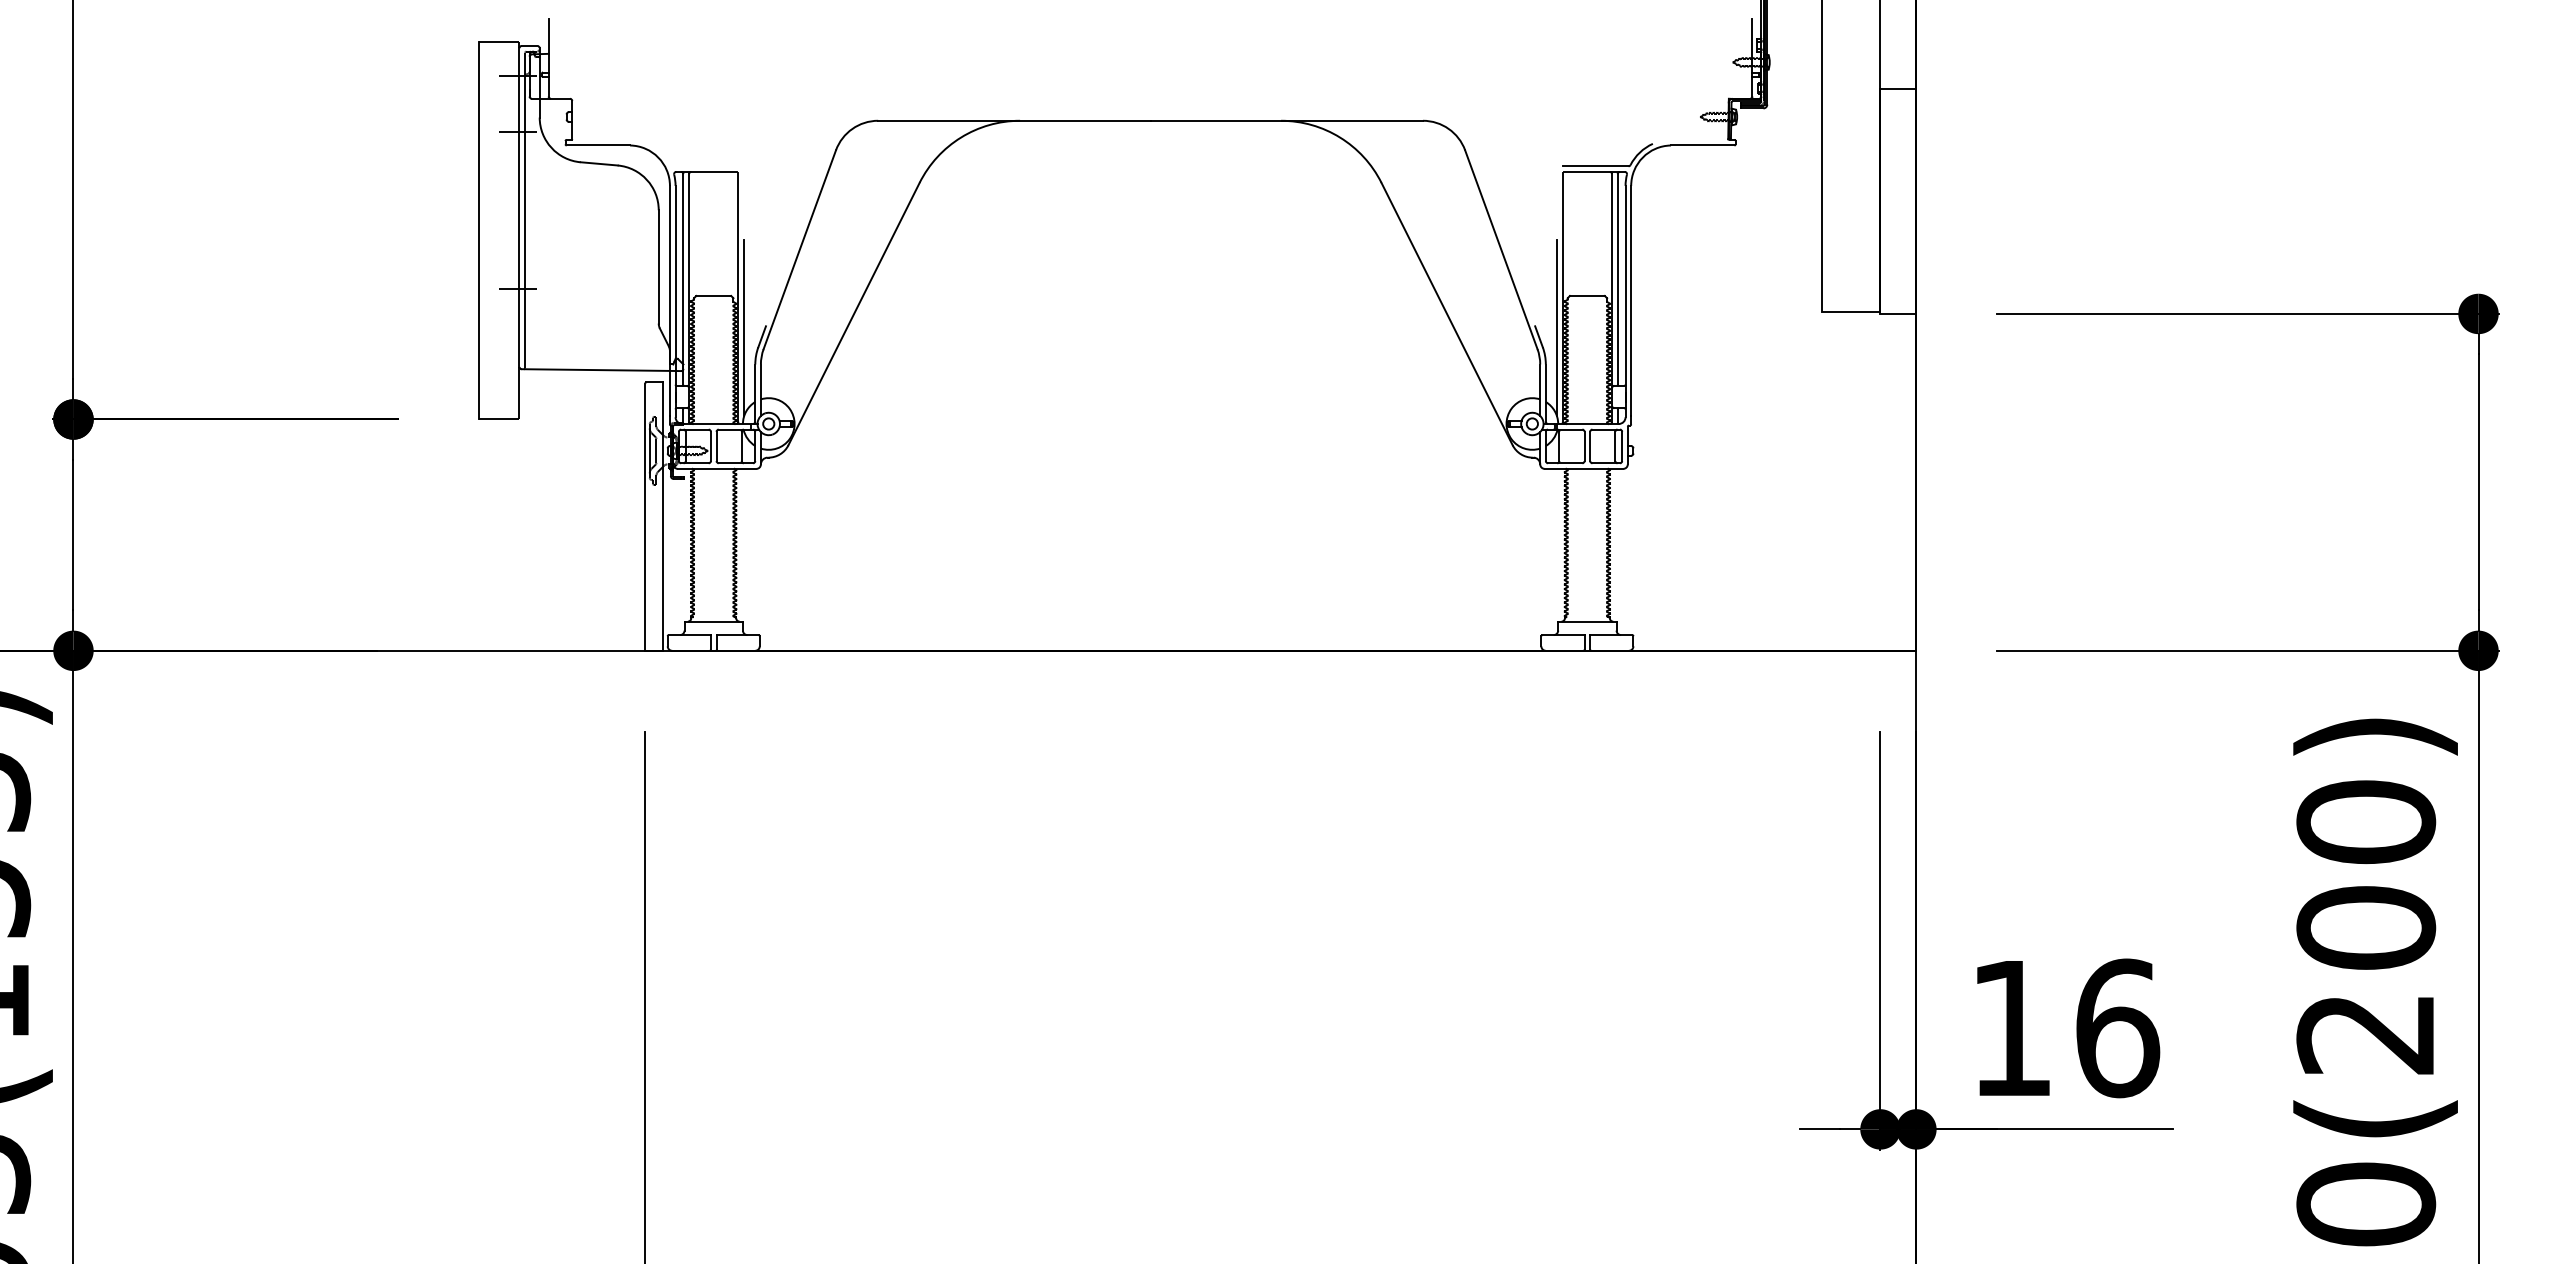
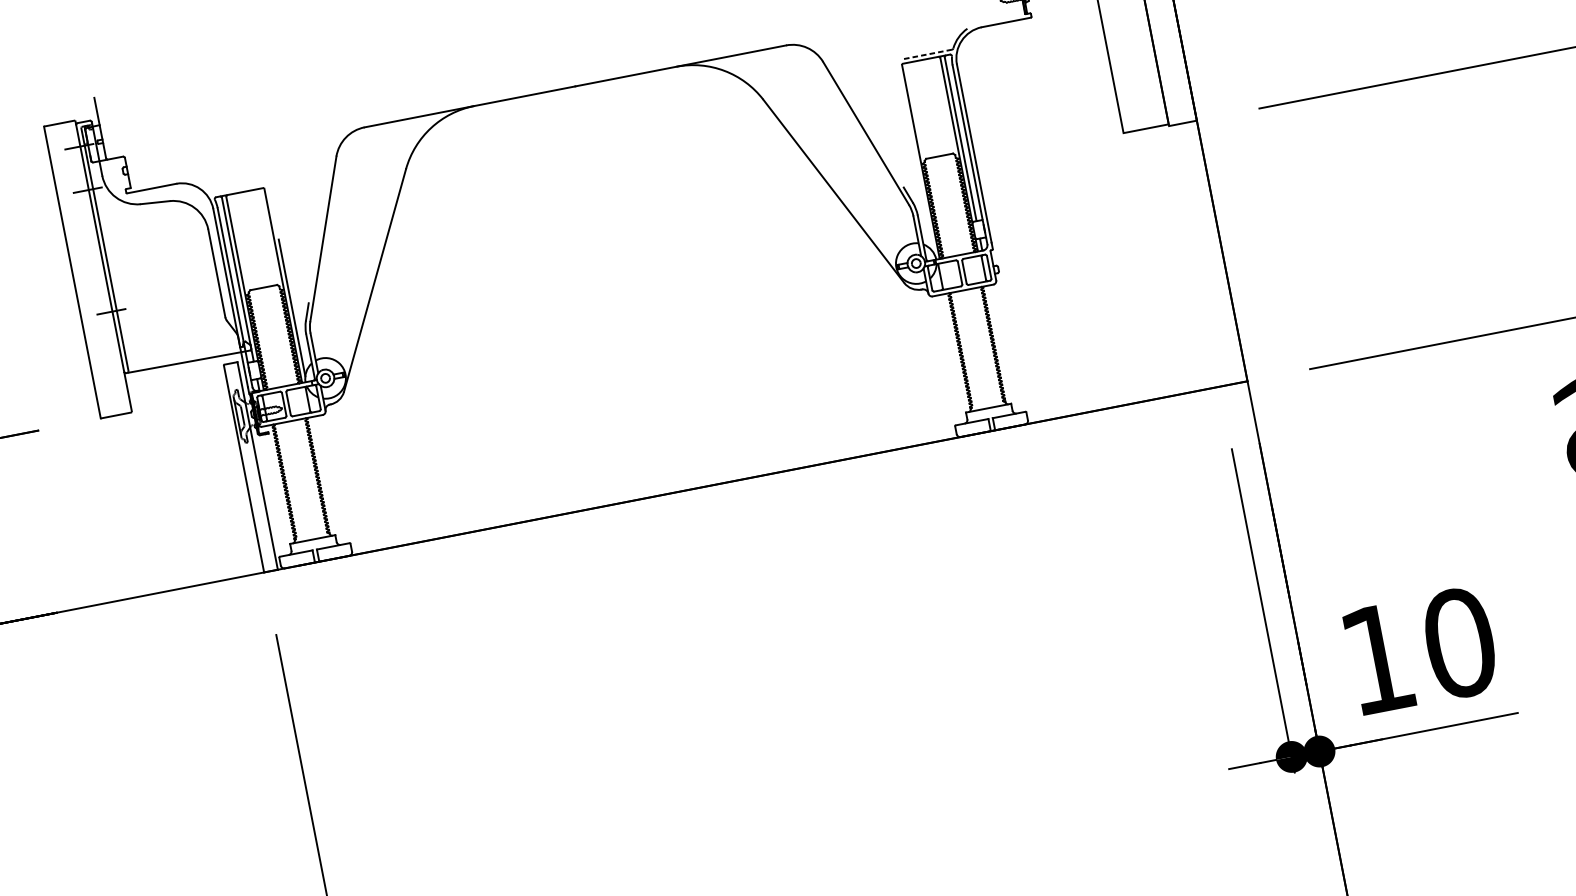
line: (1595, 166) -> (926, 54), solid -> dashed
line: (1557, 327) -> (921, 185), removed
text: (2117, 1028) -> (1459, 643), 16 -> 10

